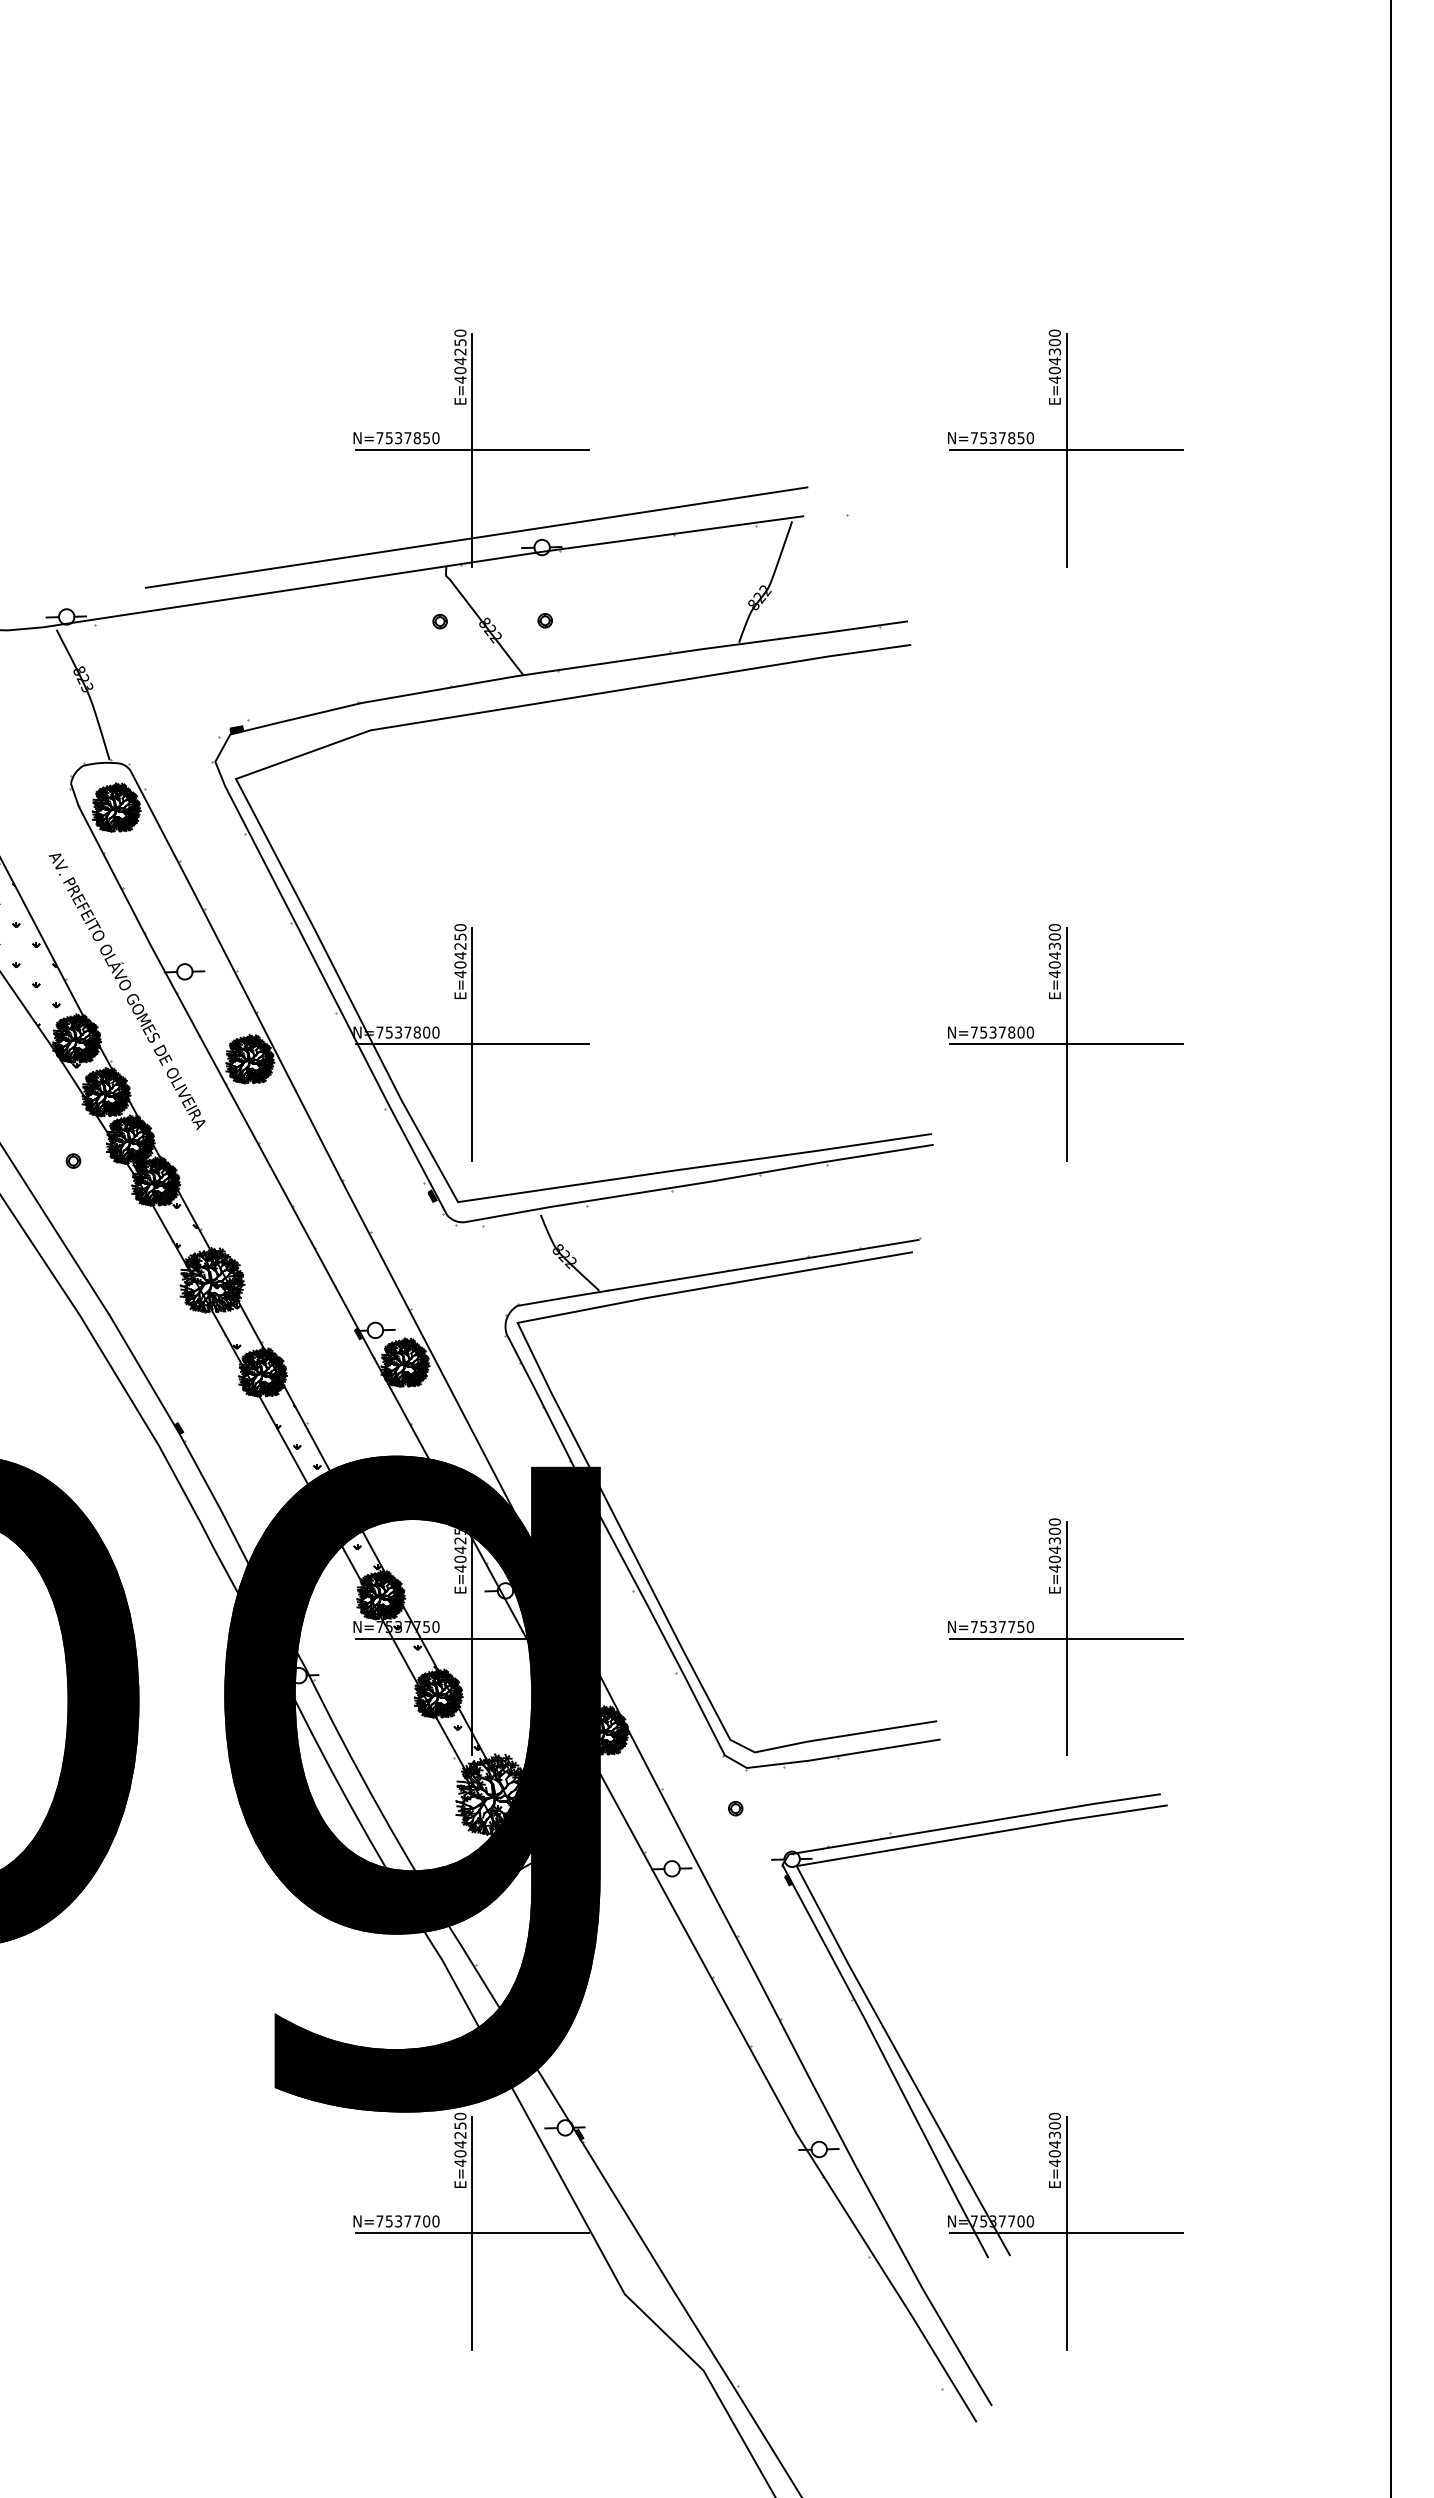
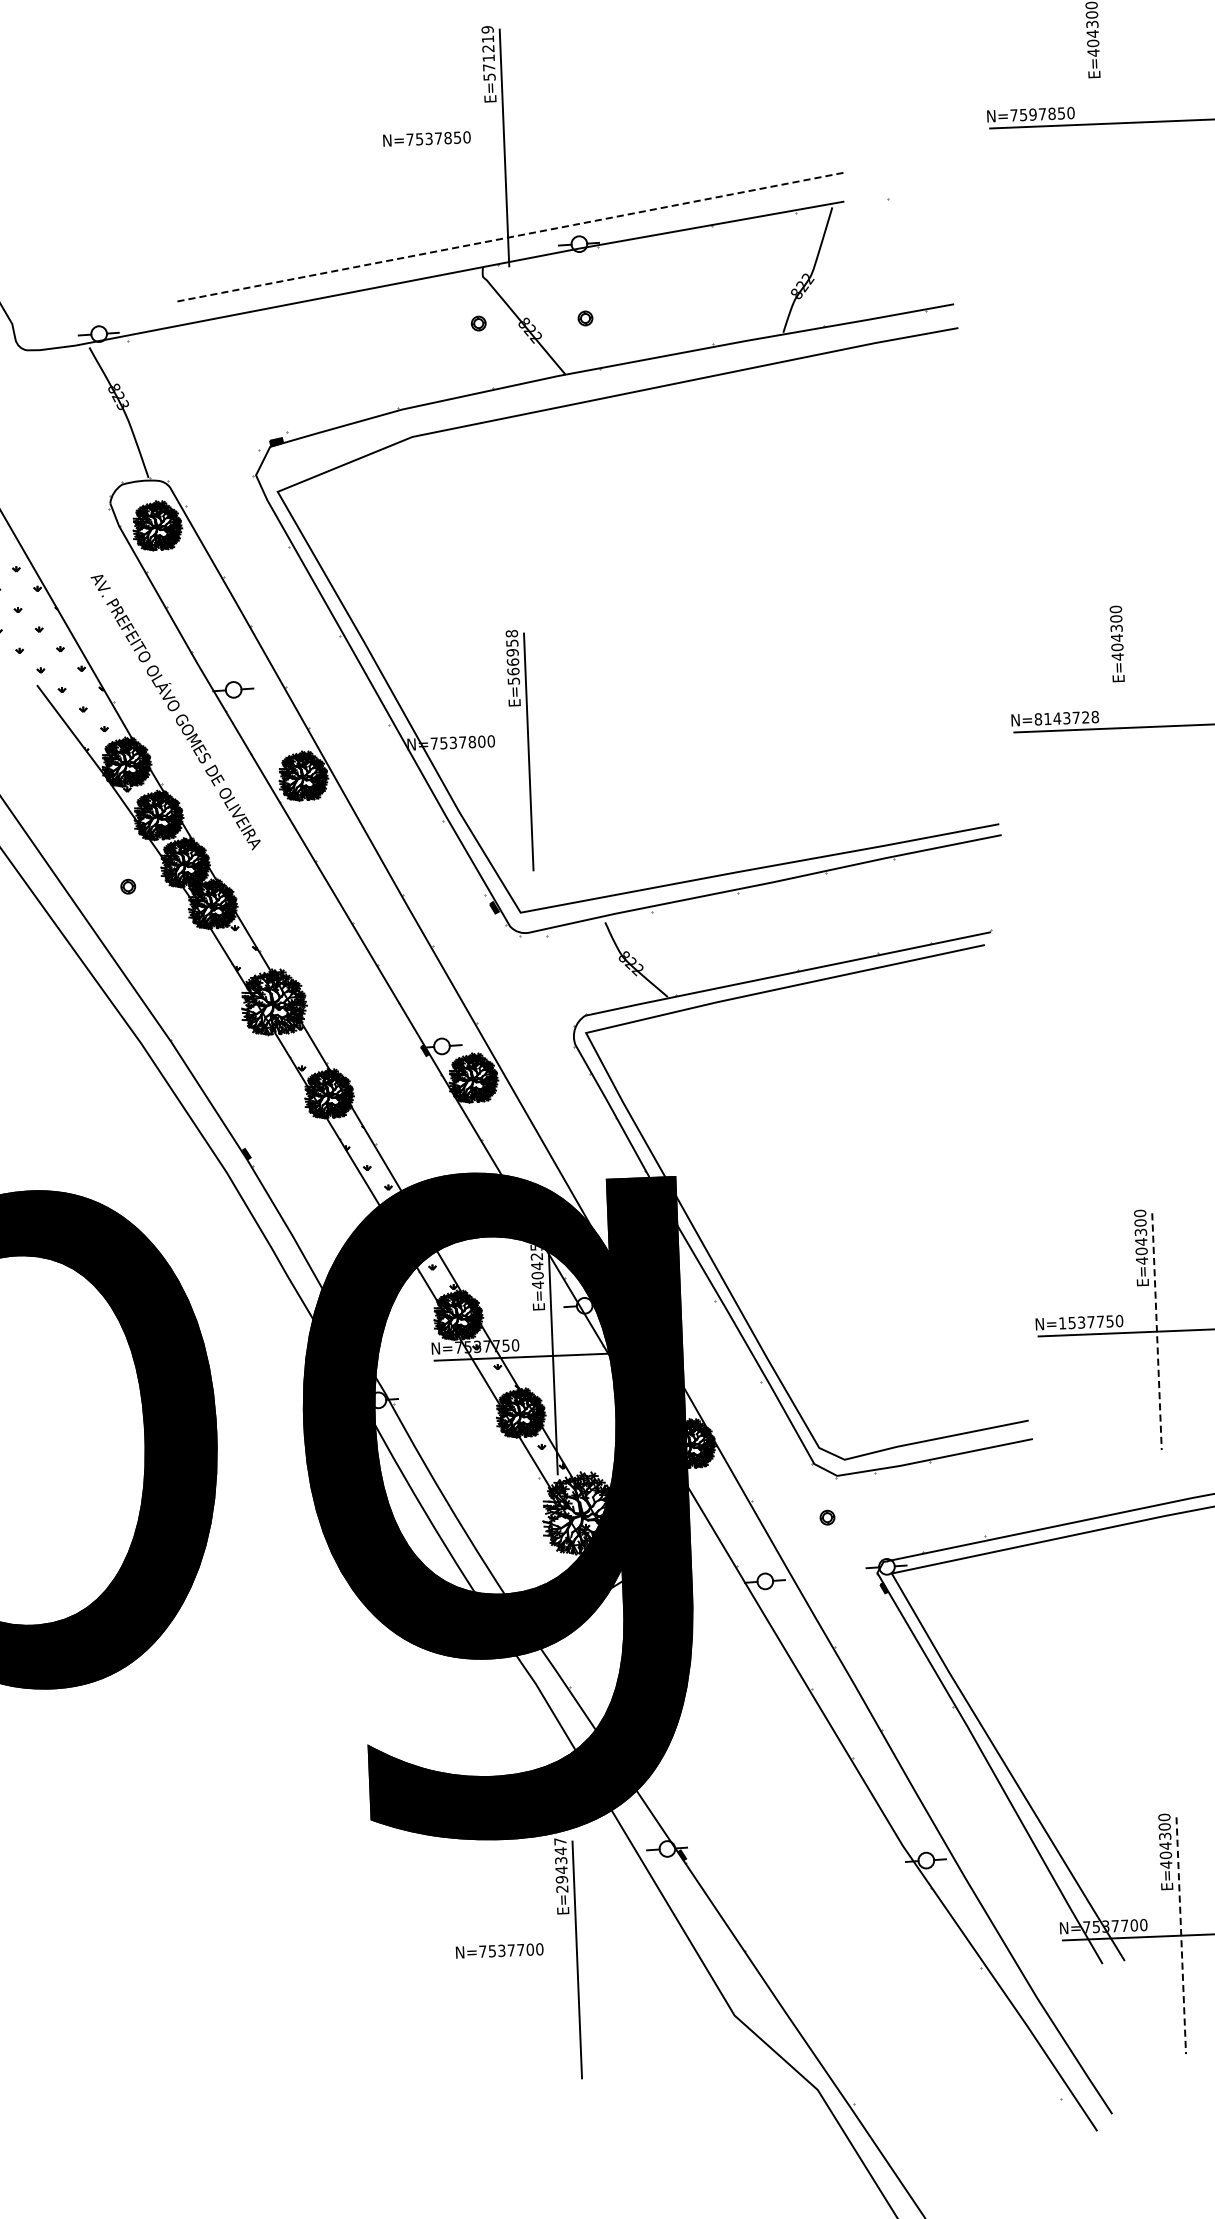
text: (460, 356) -> (488, 53), E=404250 -> E=571219
text: (992, 438) -> (1032, 115), N=7537850 -> N=7597850
line: (1066, 449) -> (1108, 123), removed
line: (471, 450) -> (503, 148), removed
line: (477, 537) -> (513, 236), solid -> dashed
text: (460, 951) -> (512, 657), E=404250 -> E=566958
text: (1002, 1032) -> (1066, 718), N=7537800 -> N=8143728
line: (1066, 1043) -> (1132, 726), removed
line: (471, 1044) -> (527, 752), removed
text: (974, 1626) -> (1062, 1322), N=7537750 -> N=1537750
line: (1066, 1638) -> (1156, 1331), solid -> dashed
text: (460, 2139) -> (561, 1865), E=404250 -> E=294347
line: (471, 2233) -> (576, 1960), removed
line: (1066, 2233) -> (1180, 1935), solid -> dashed

